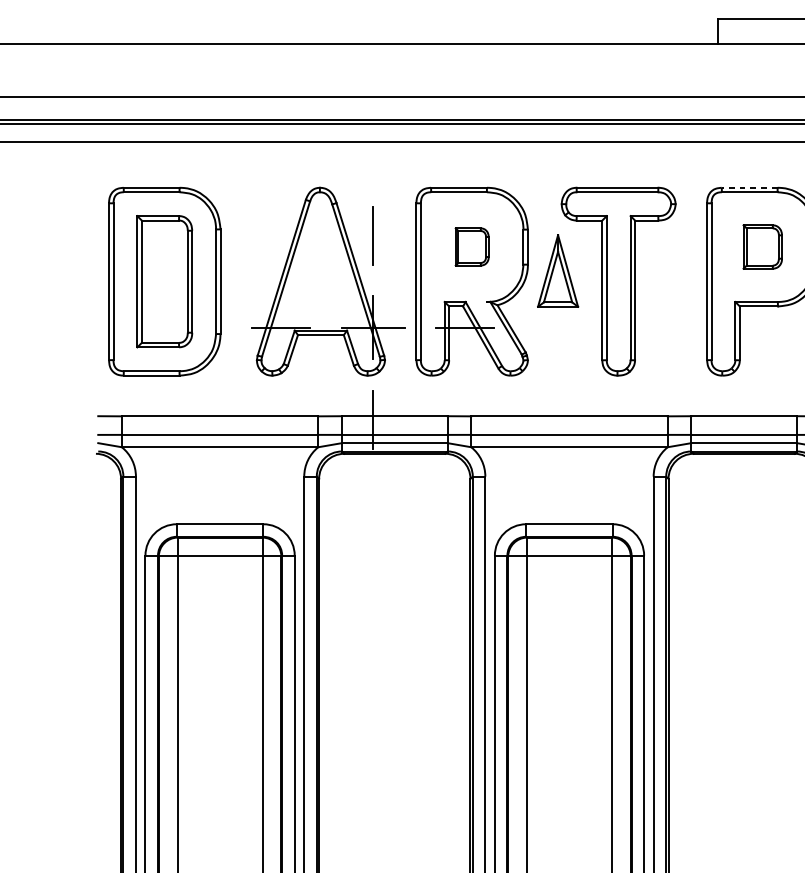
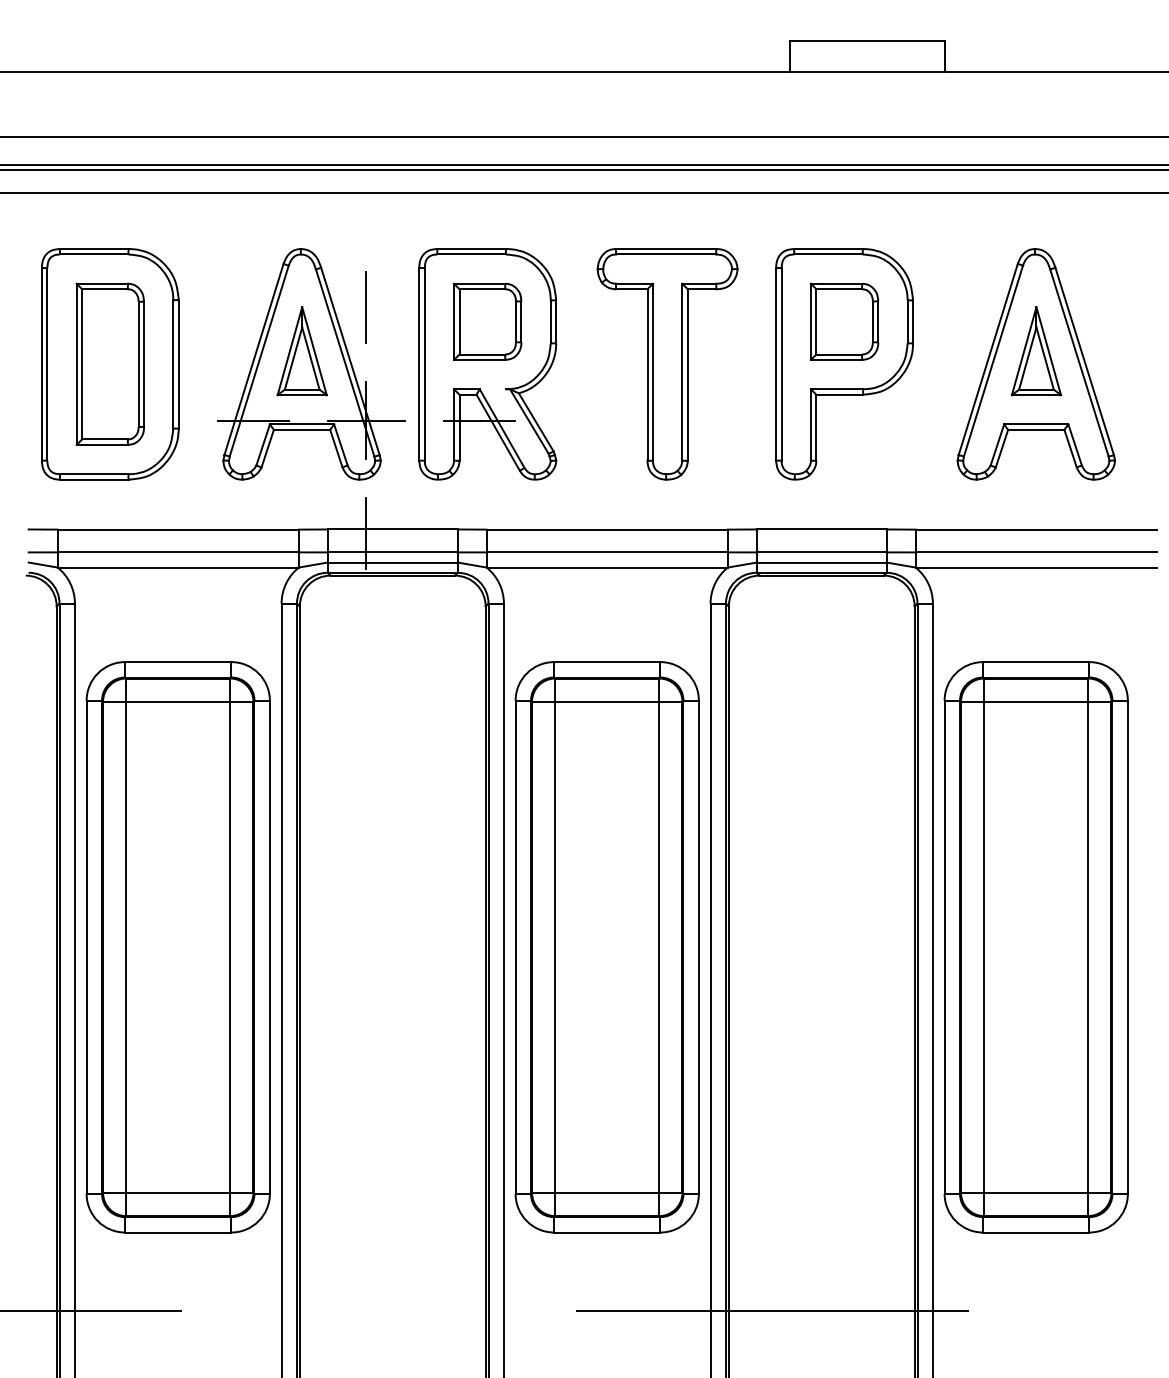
line: (748, 188) -> (827, 249), dashed -> solid
part: (471, 246) -> (487, 321), size x1.67
part: (762, 246) -> (844, 321), size x1.43
part: (557, 271) -> (301, 351), moved

